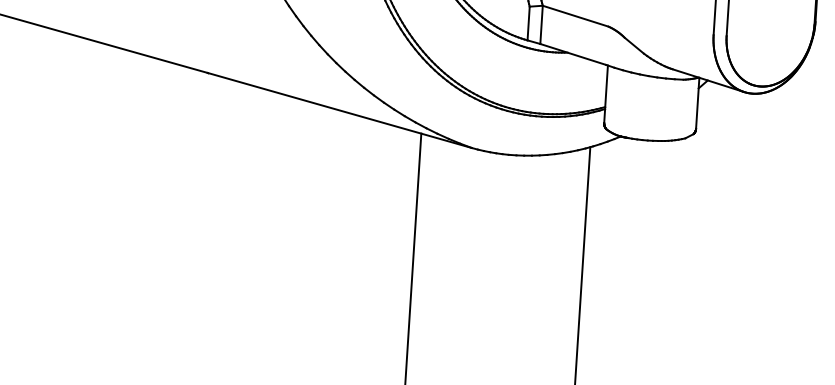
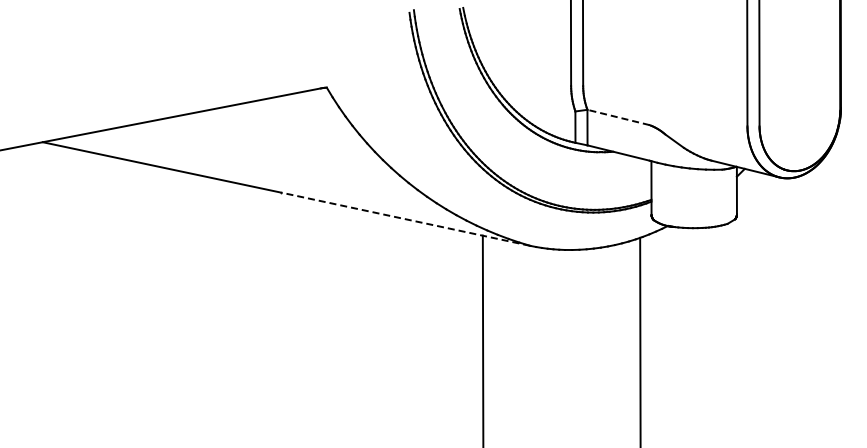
line: (575, 16) -> (618, 117), solid -> dashed
line: (339, 110) -> (405, 219), solid -> dashed

